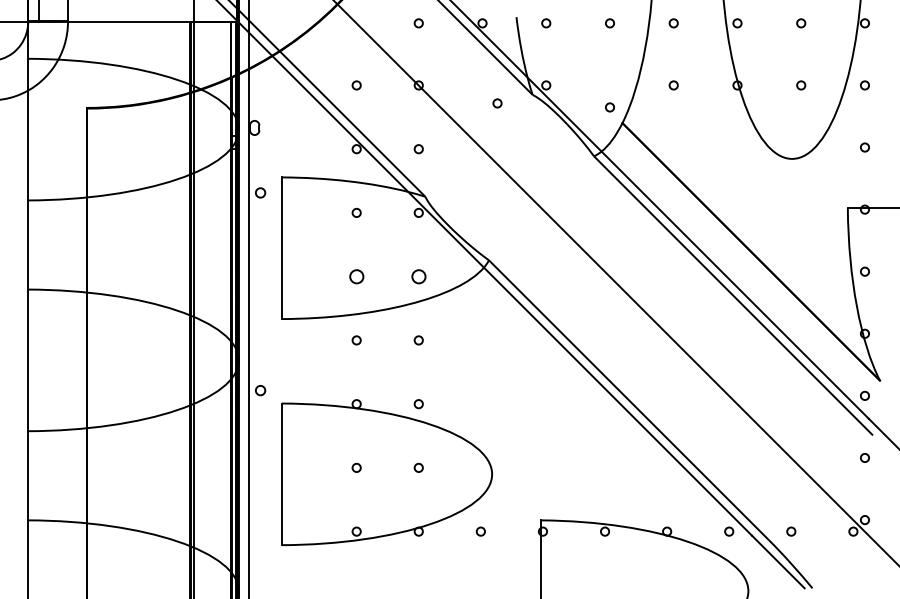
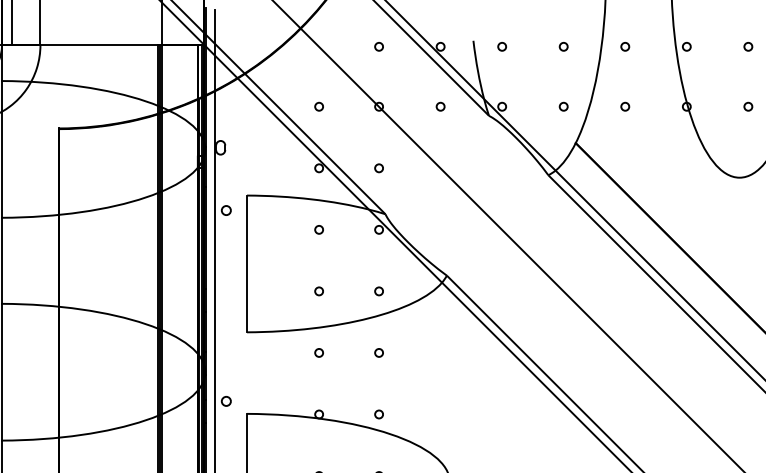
circle: (497, 103) -> (440, 106), moved
circle: (609, 107) -> (563, 106), moved
circle: (356, 276) -> (318, 291), size x0.62
circle: (418, 276) -> (378, 291), size x0.62

